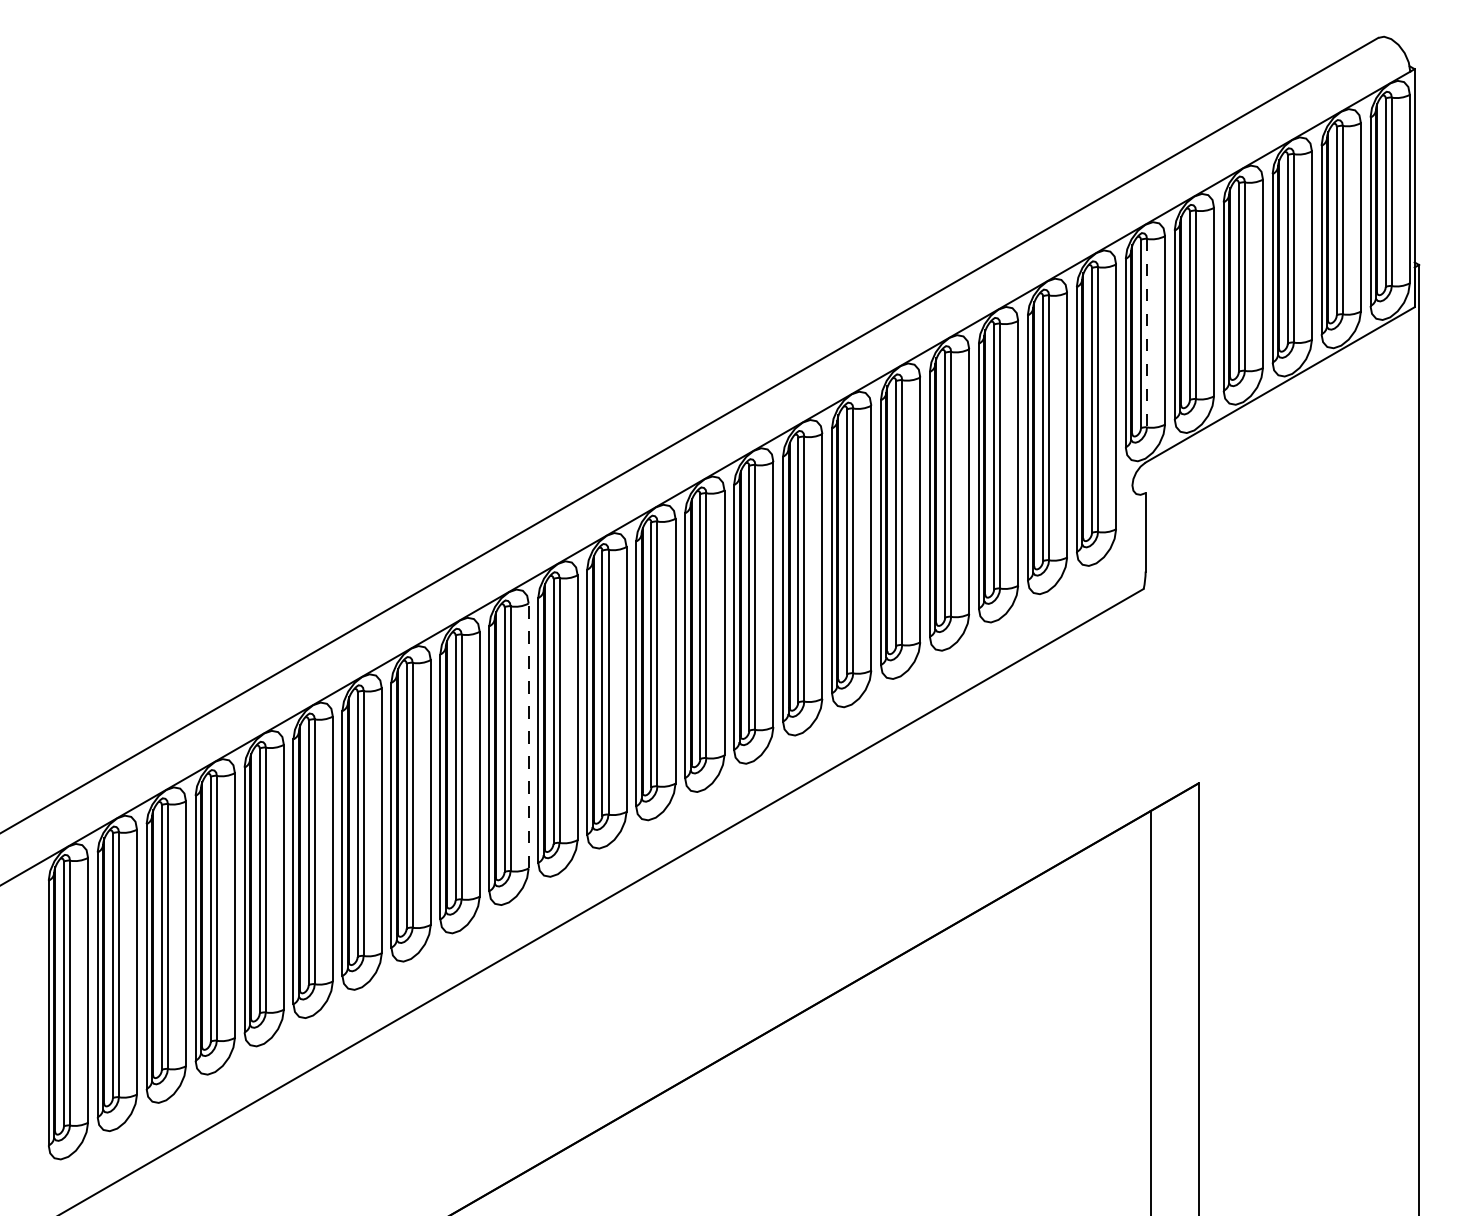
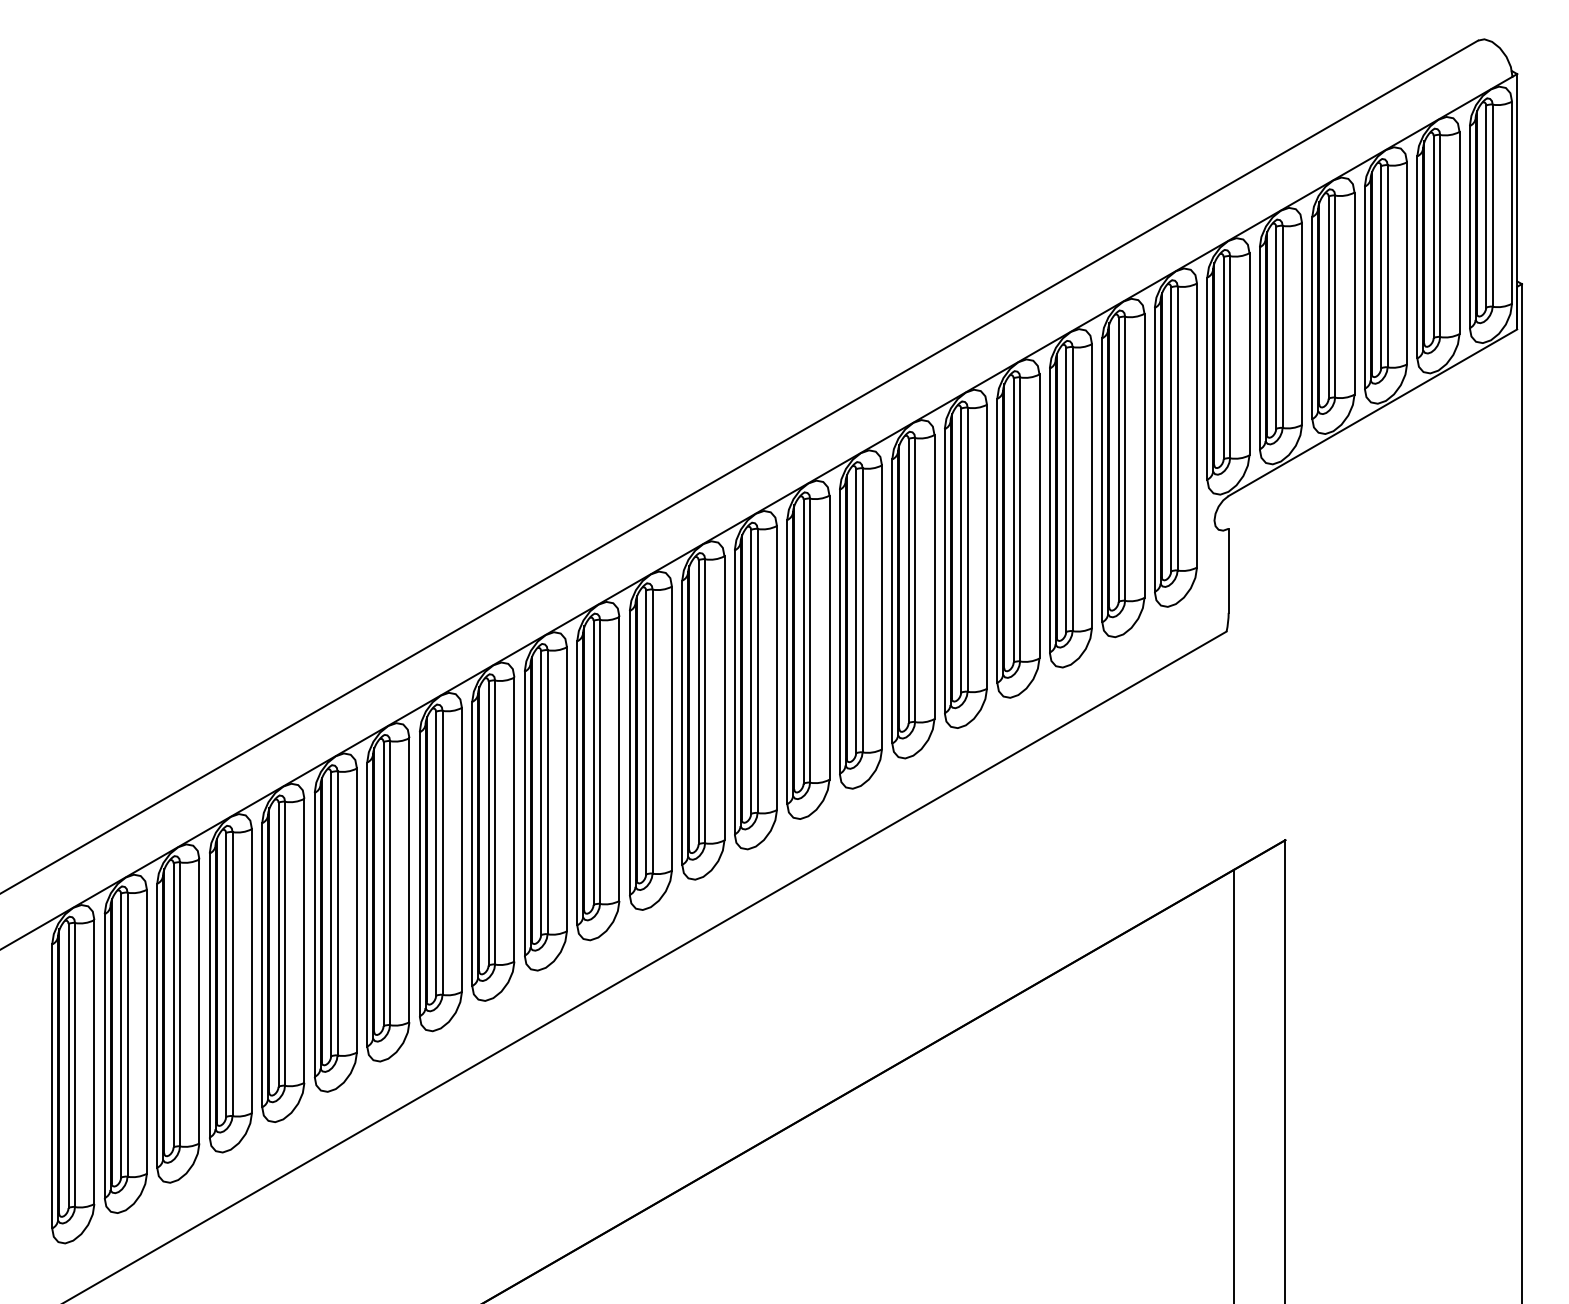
line: (1147, 333) -> (1230, 357), dashed -> solid
line: (528, 735) -> (566, 788), dashed -> solid

